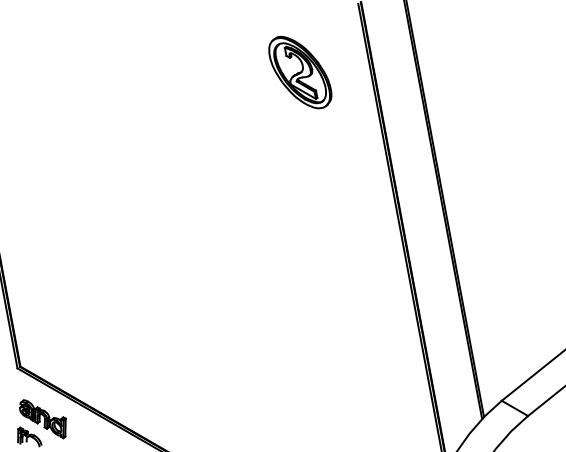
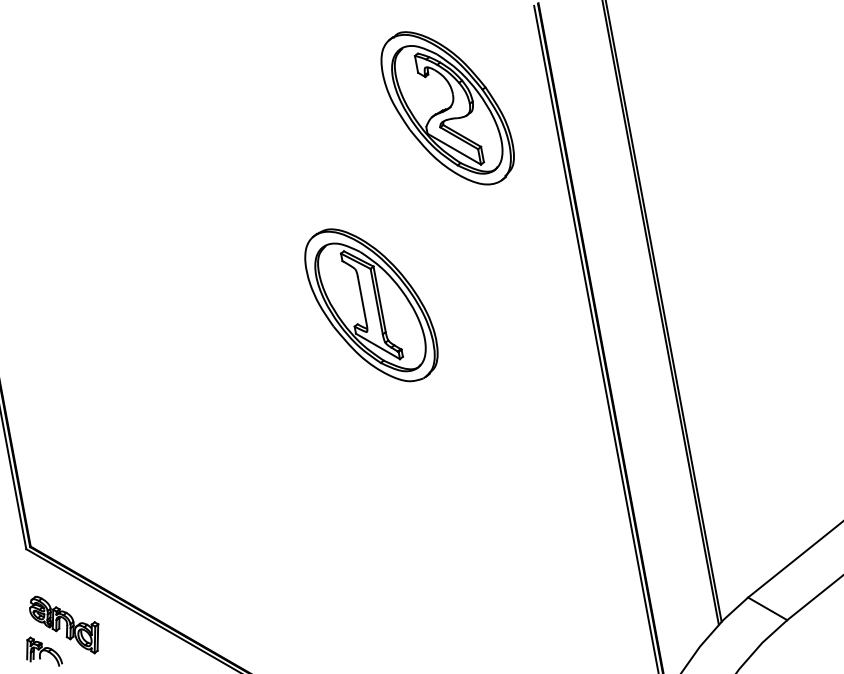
part: (300, 72) -> (448, 108), size x1.43
part: (248, 204) -> (370, 304), added

